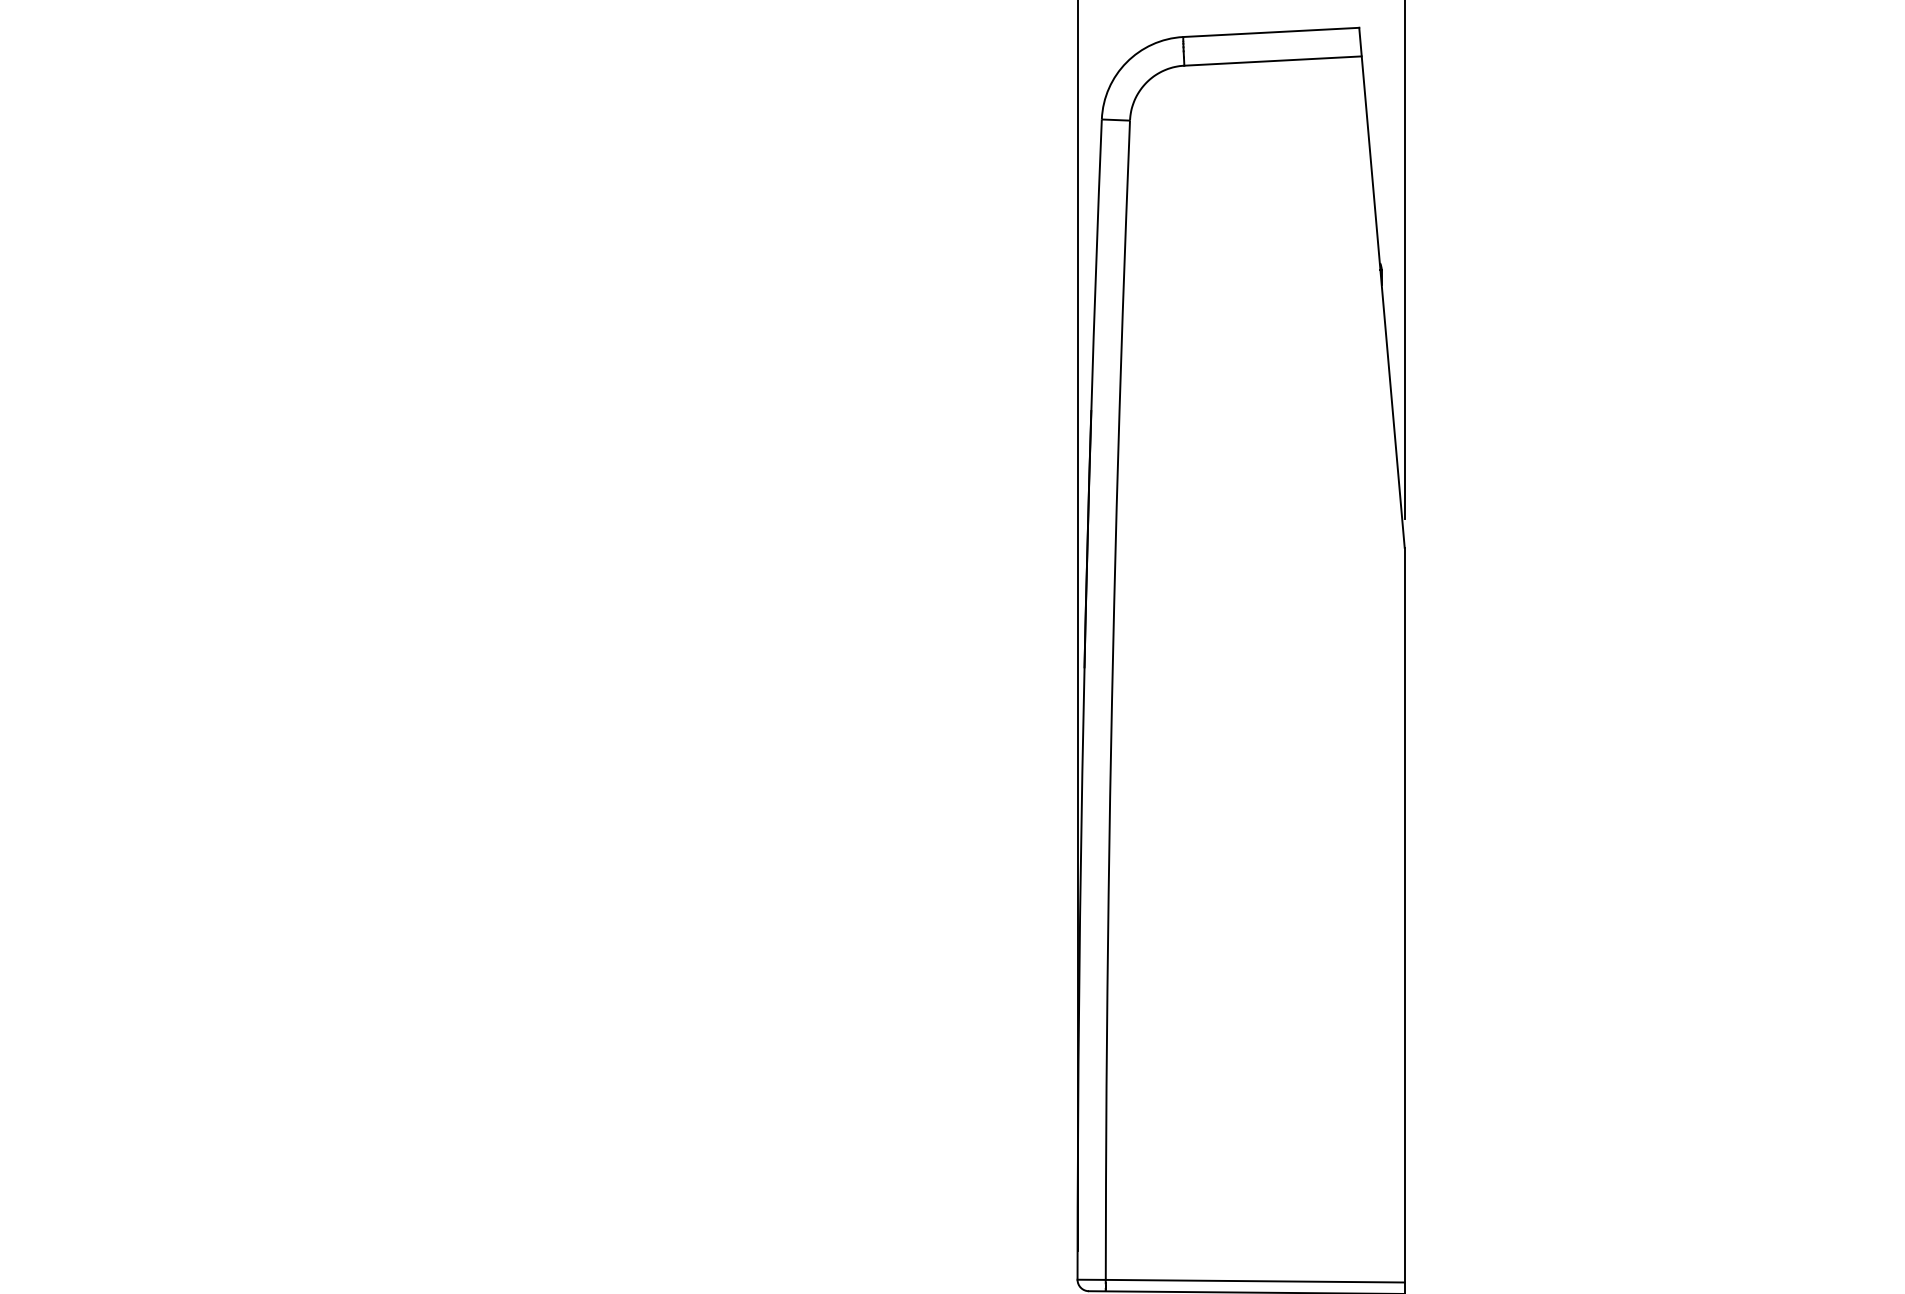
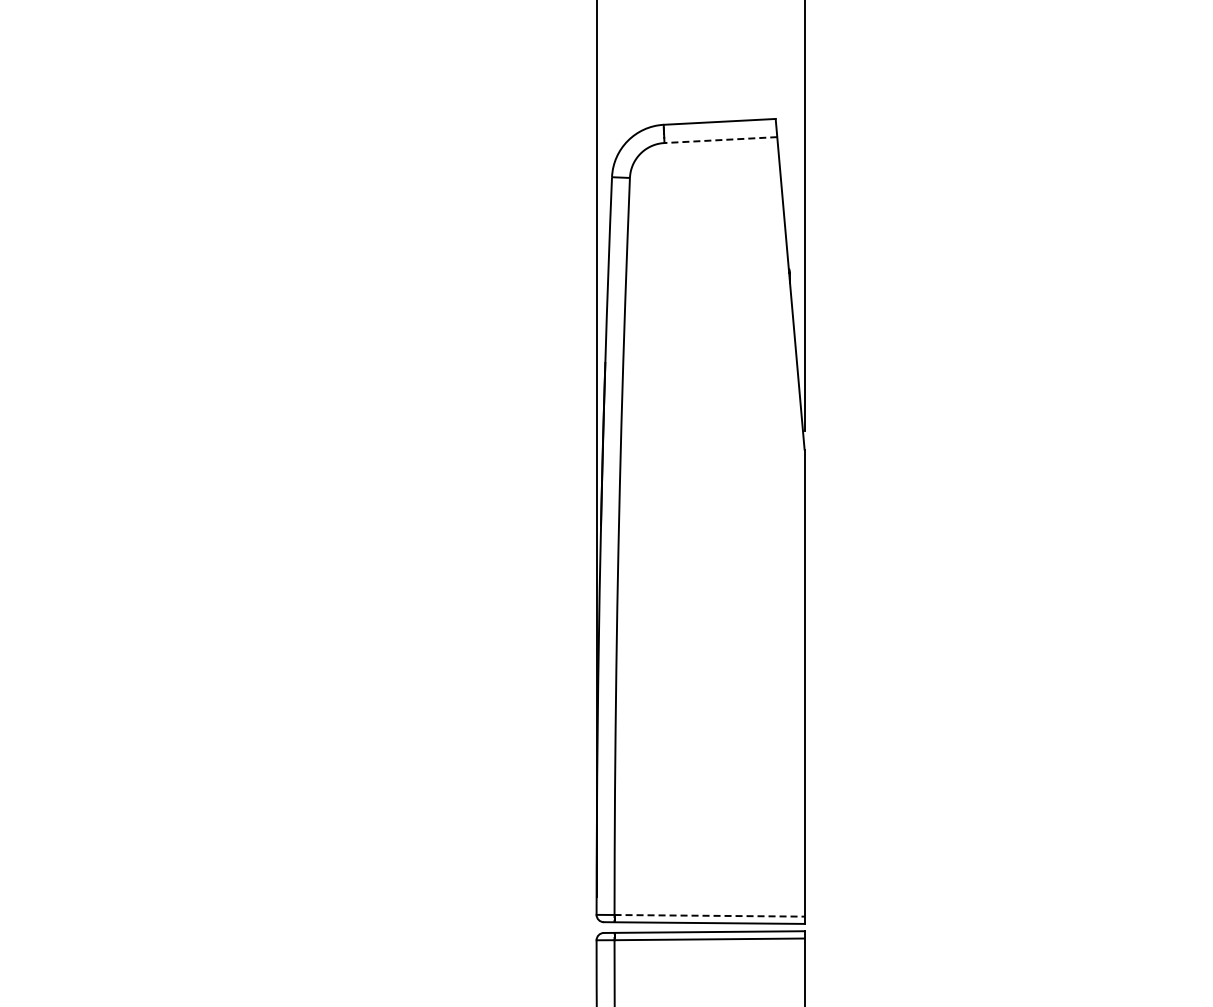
line: (1272, 61) -> (720, 140), solid -> dashed
line: (1256, 1280) -> (710, 915), solid -> dashed

